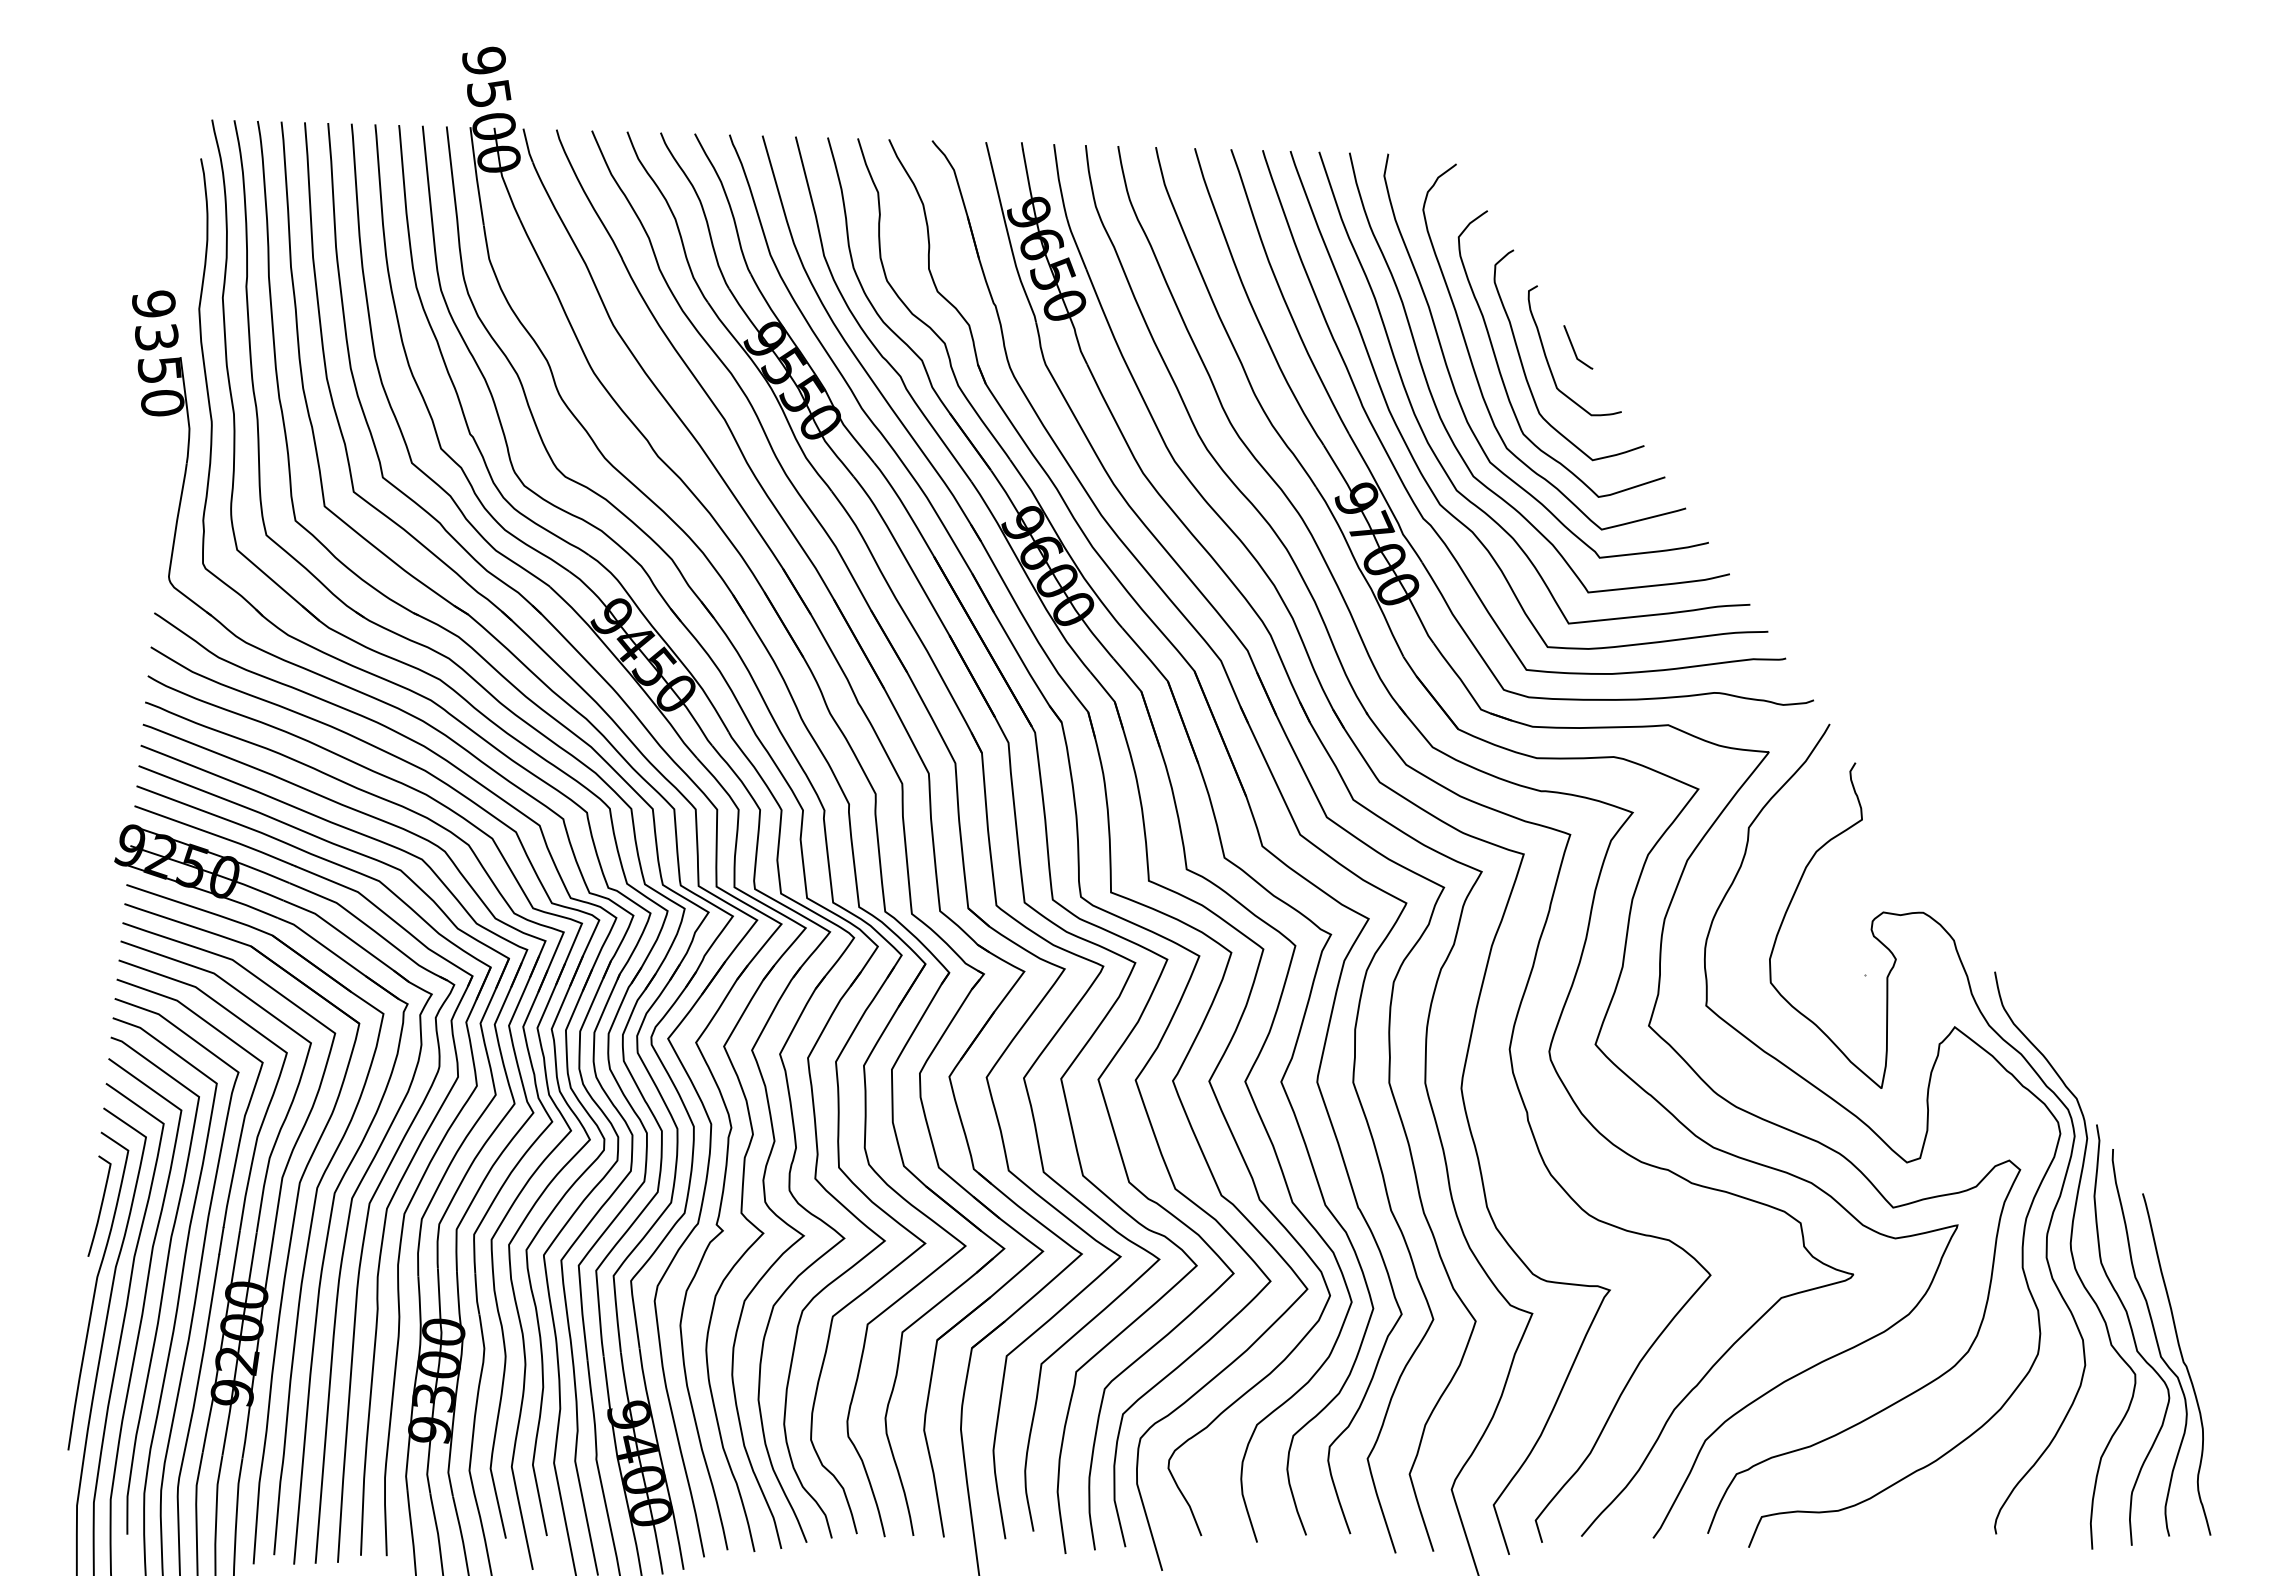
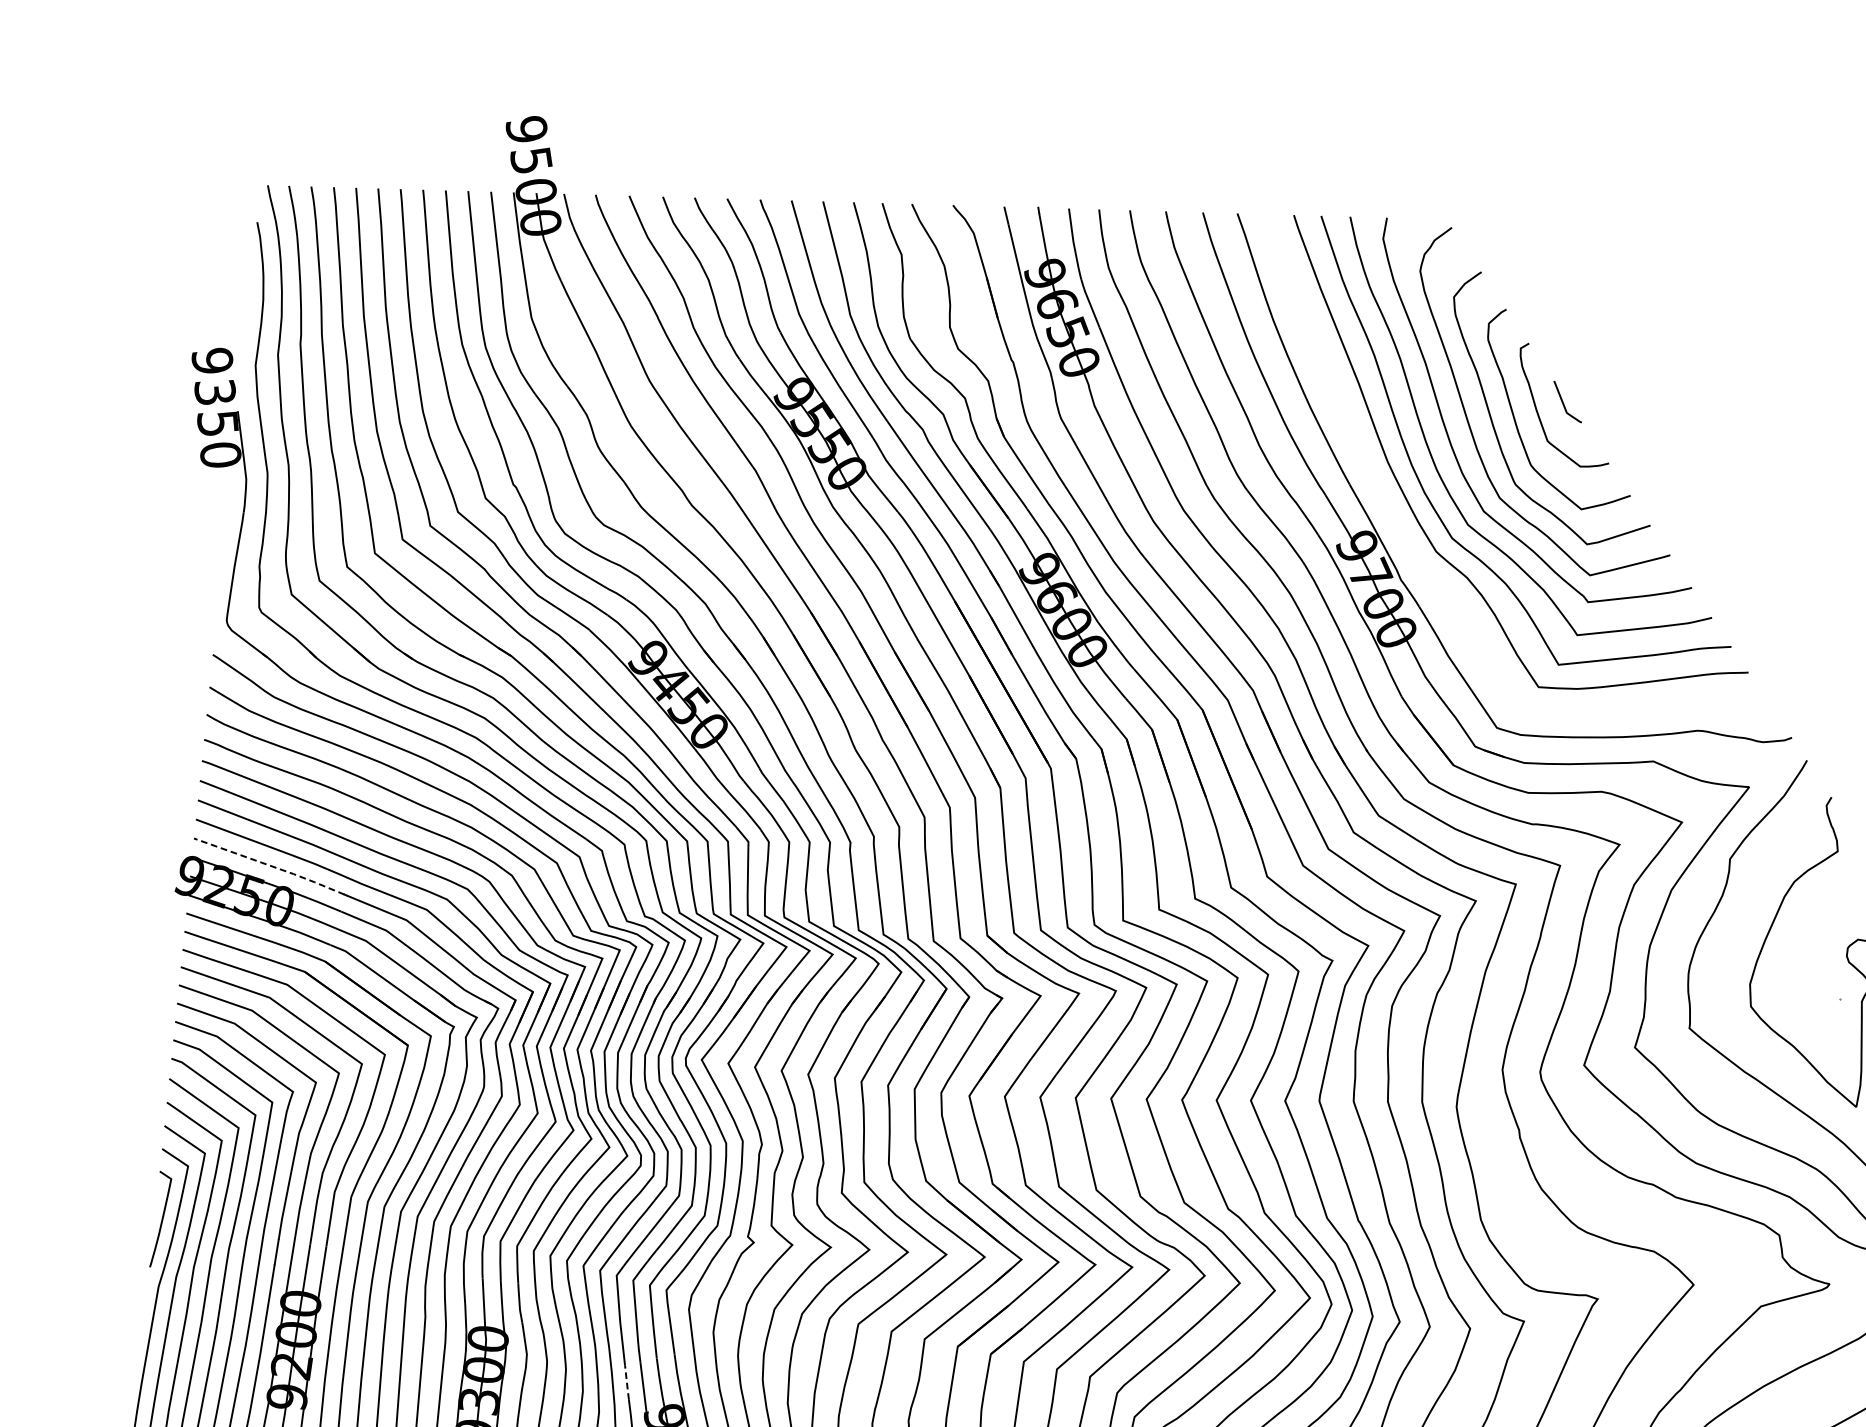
curve: (1399, 474) -> (1397, 522), removed
line: (214, 834) -> (270, 865), solid -> dashed
line: (589, 1378) -> (626, 1383), solid -> dashed

